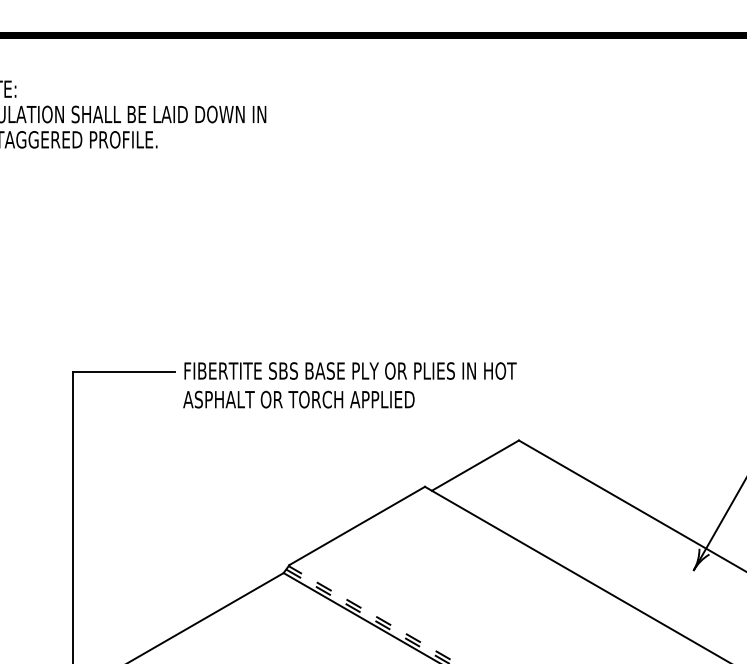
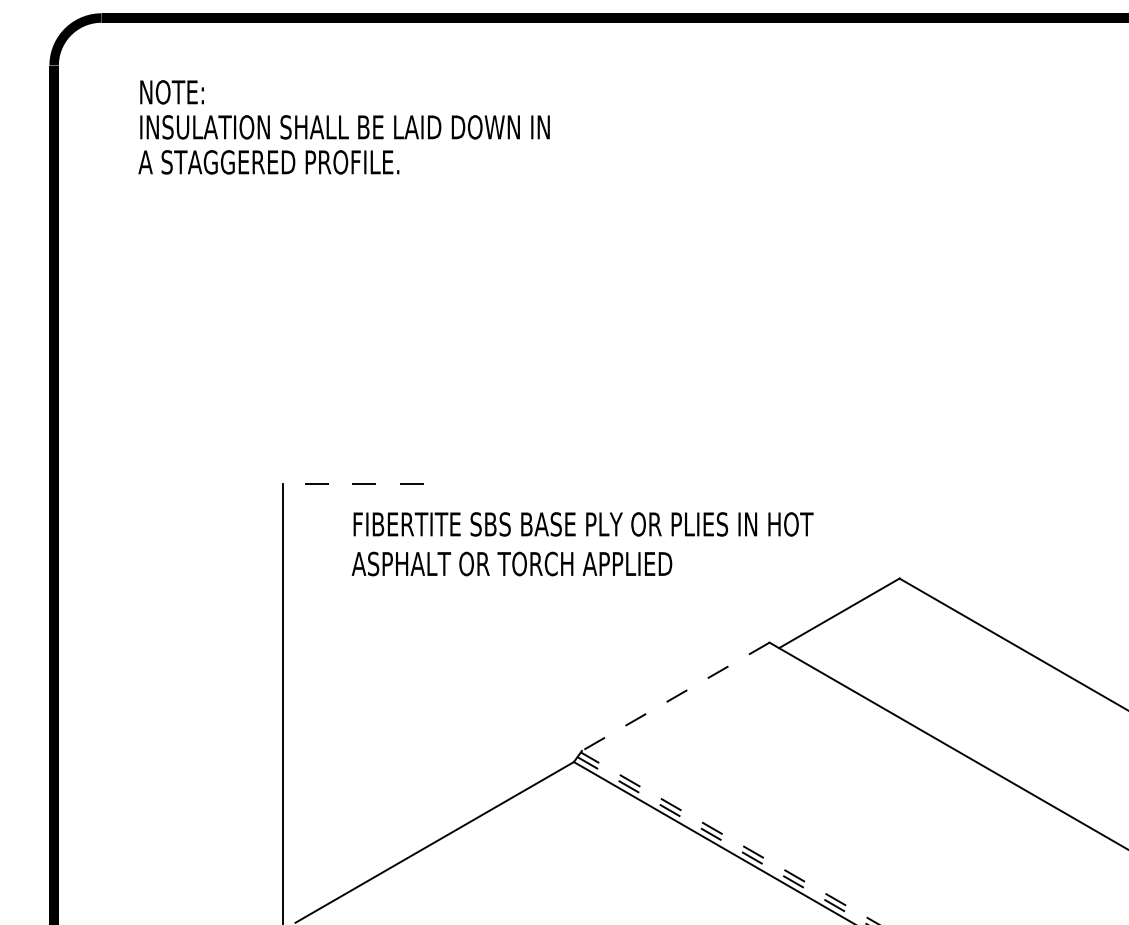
line: (124, 371) -> (353, 483), solid -> dashed
text: (349, 385) -> (582, 544), moved
line: (357, 526) -> (675, 697), solid -> dashed

